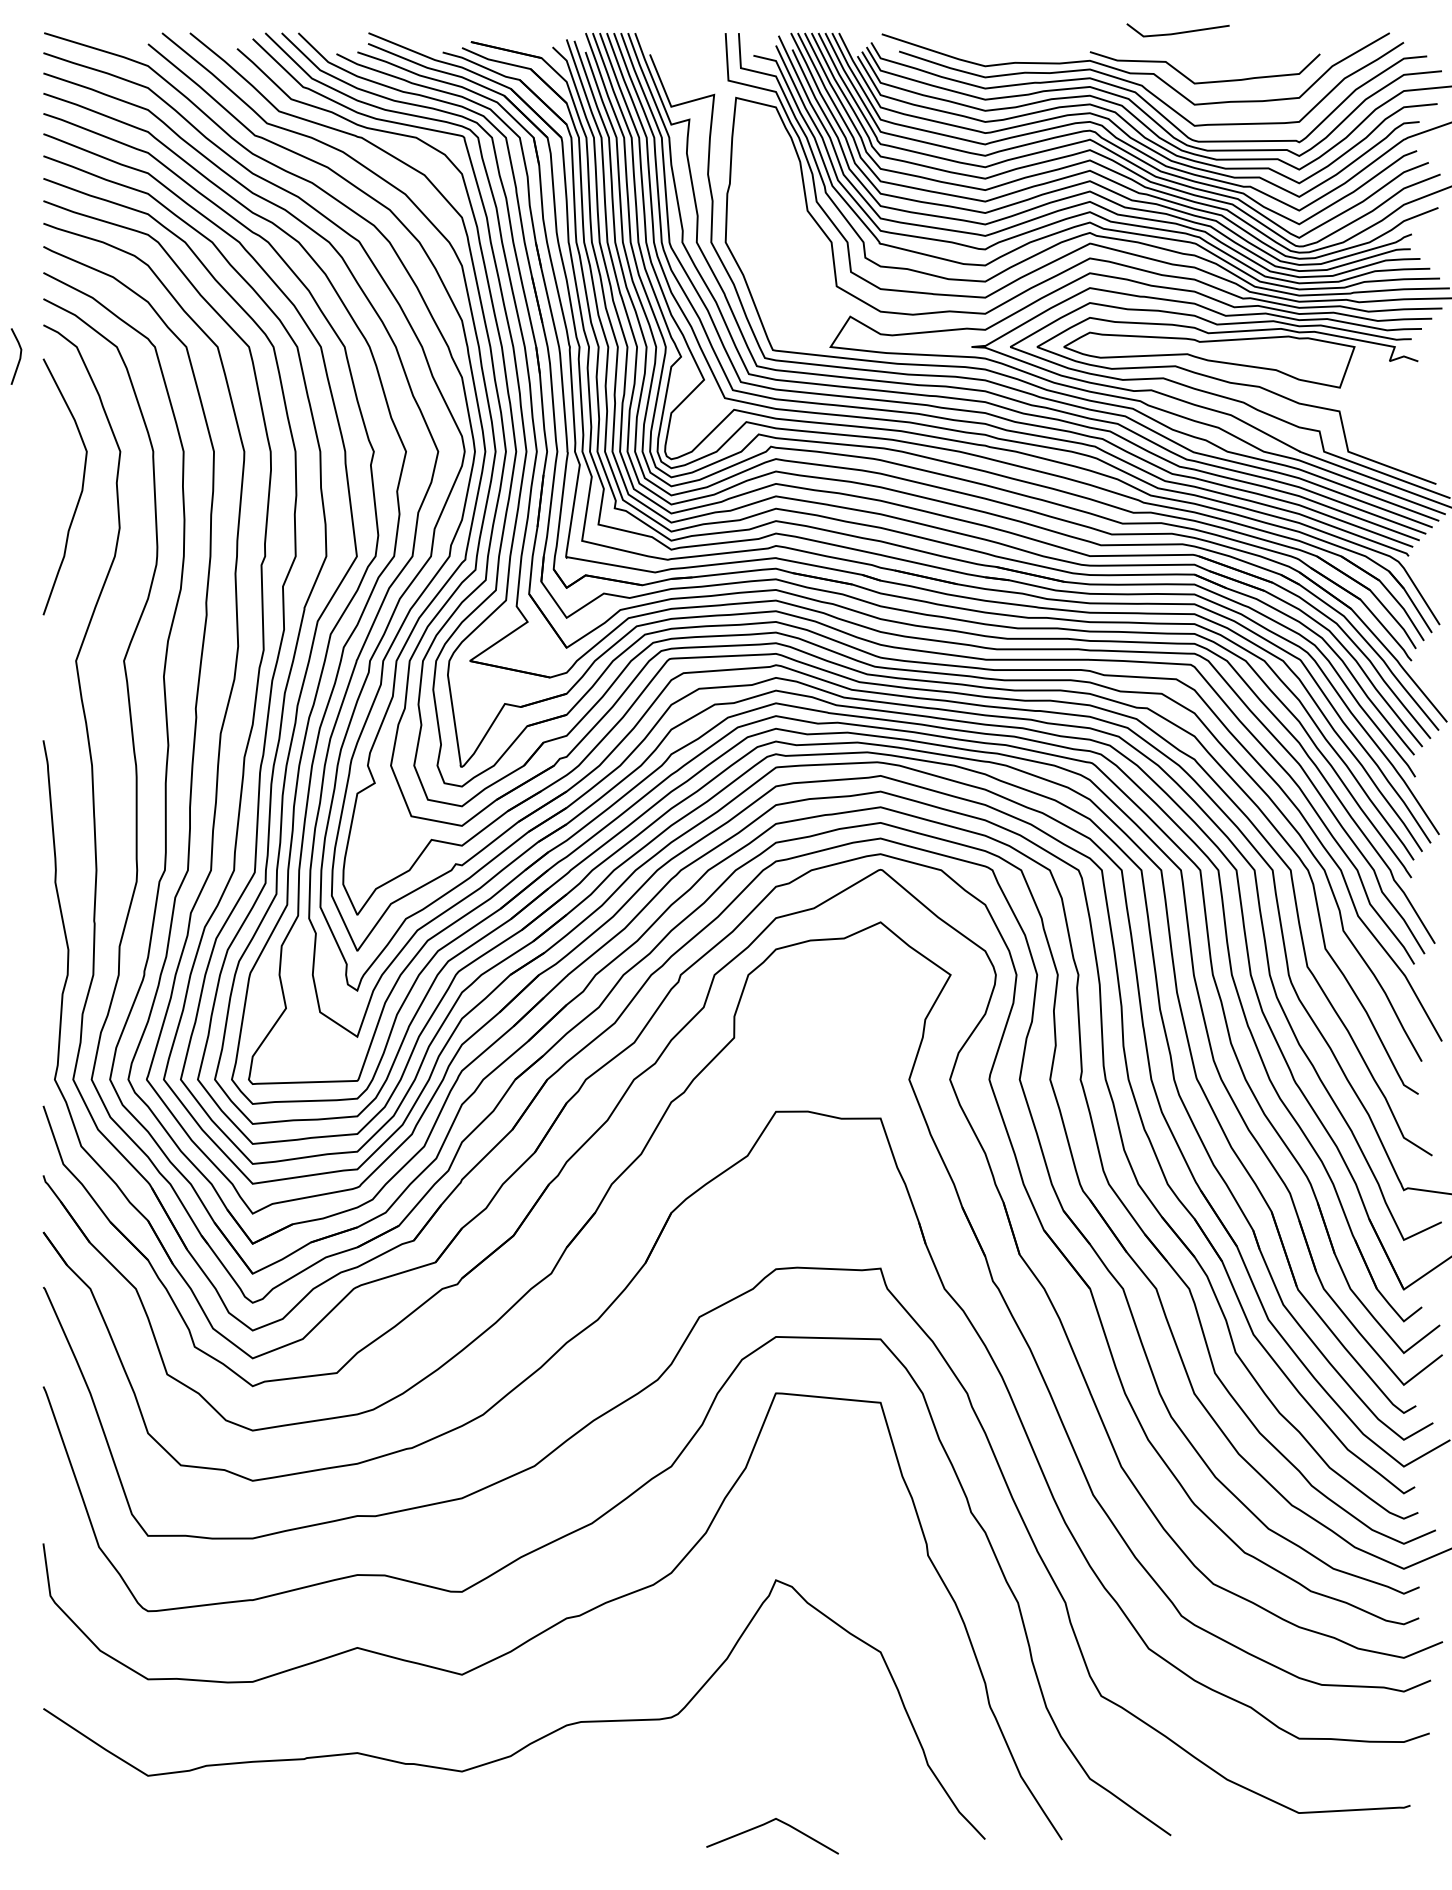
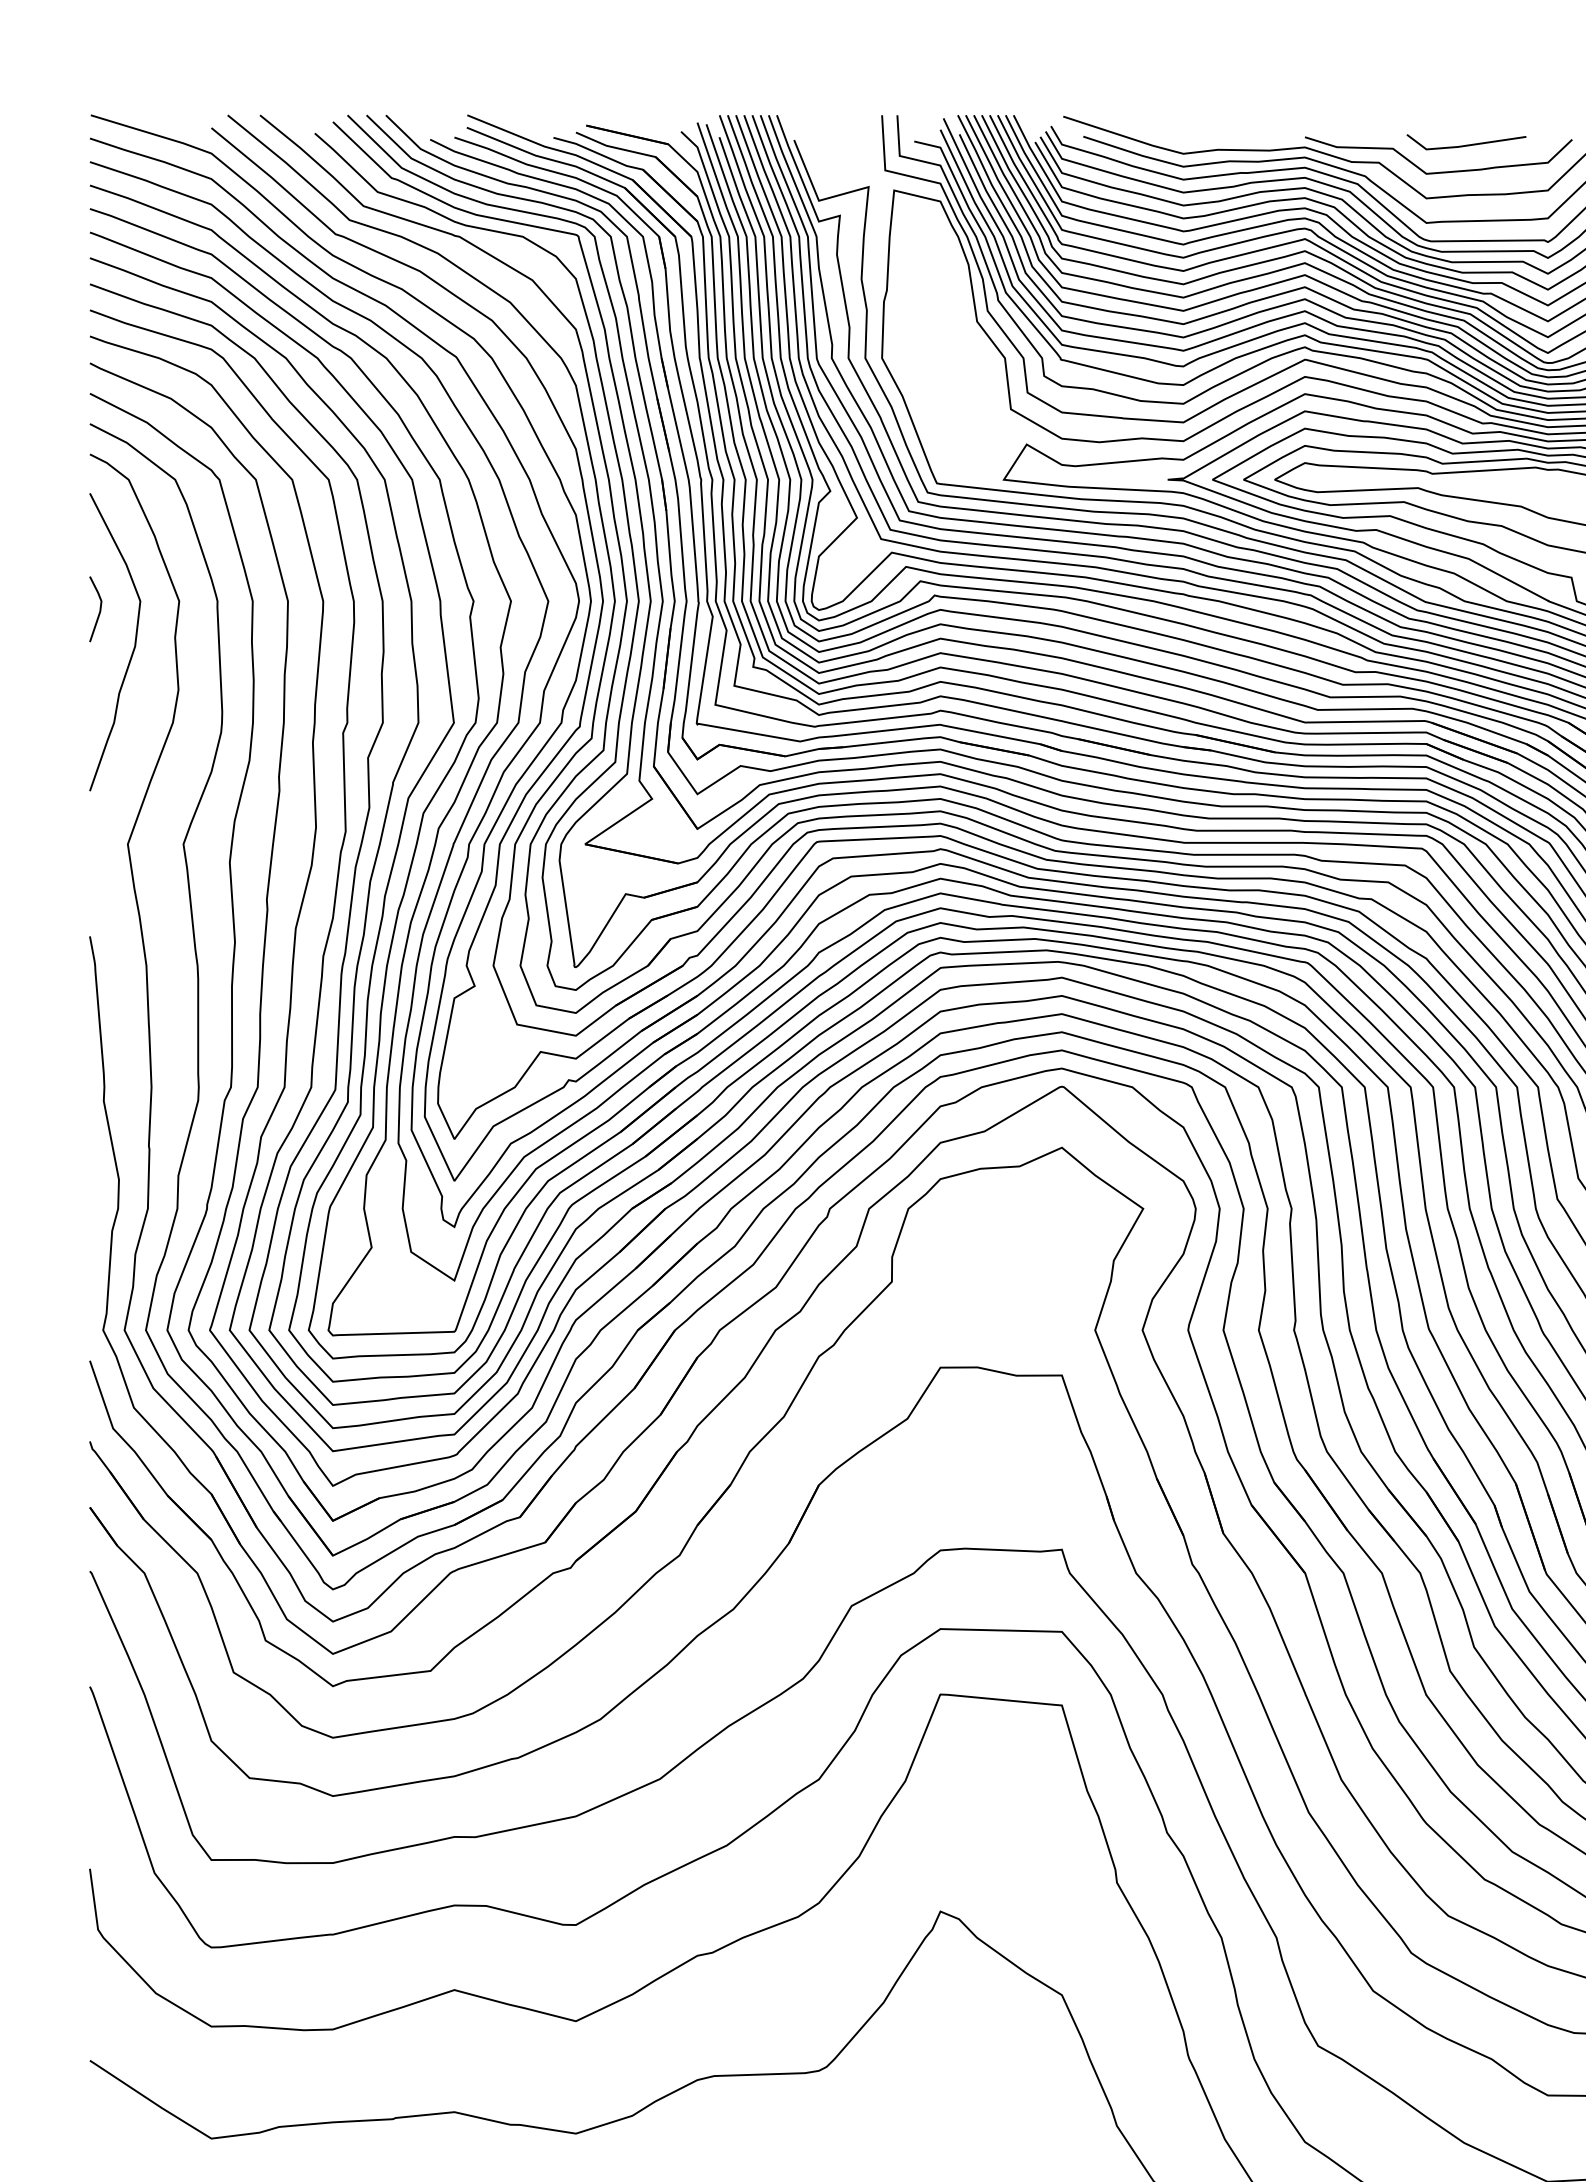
line: (1177, 32) -> (1465, 144), moved
line: (19, 356) -> (99, 609), moved

